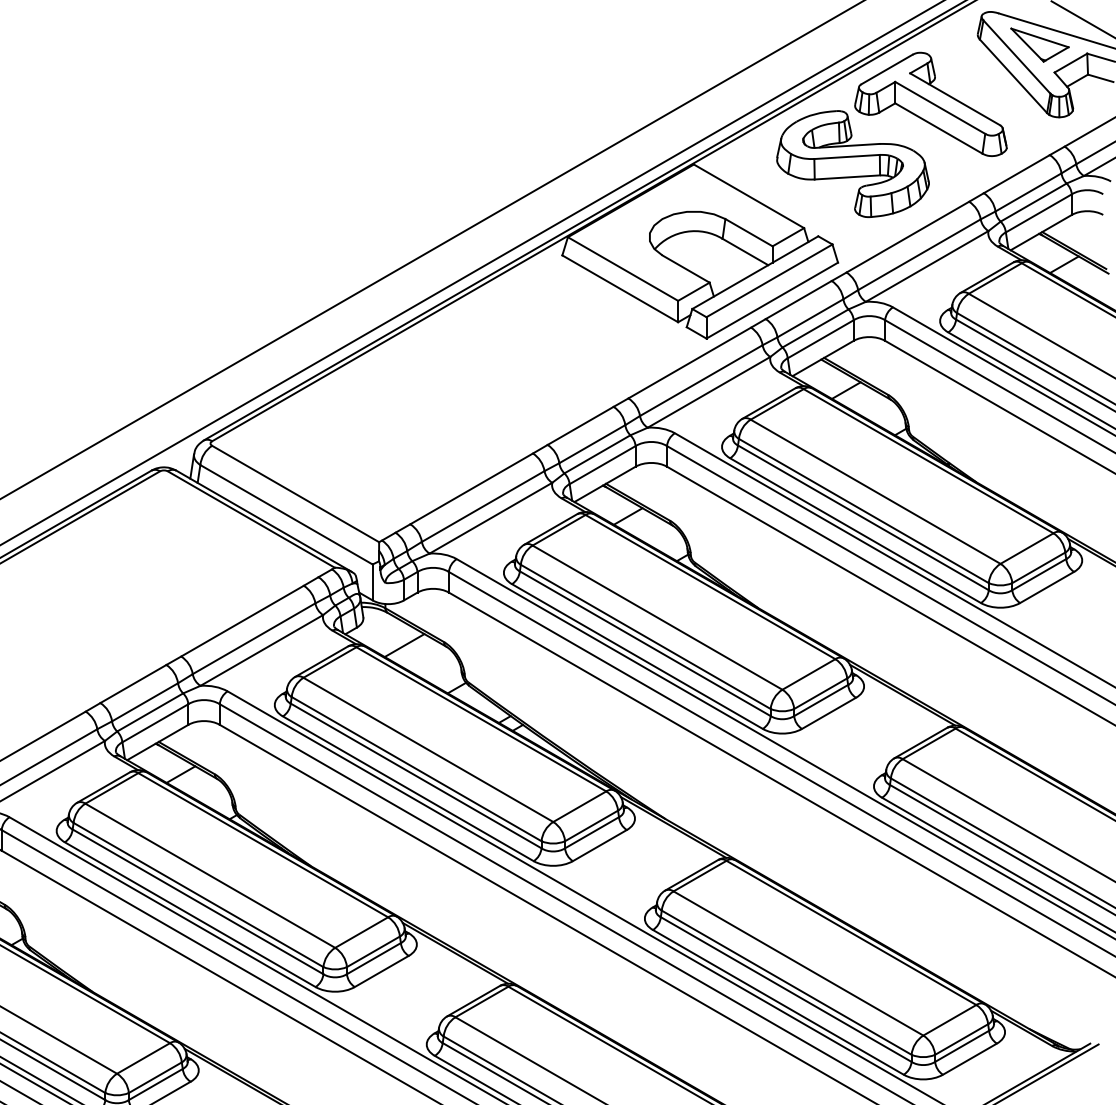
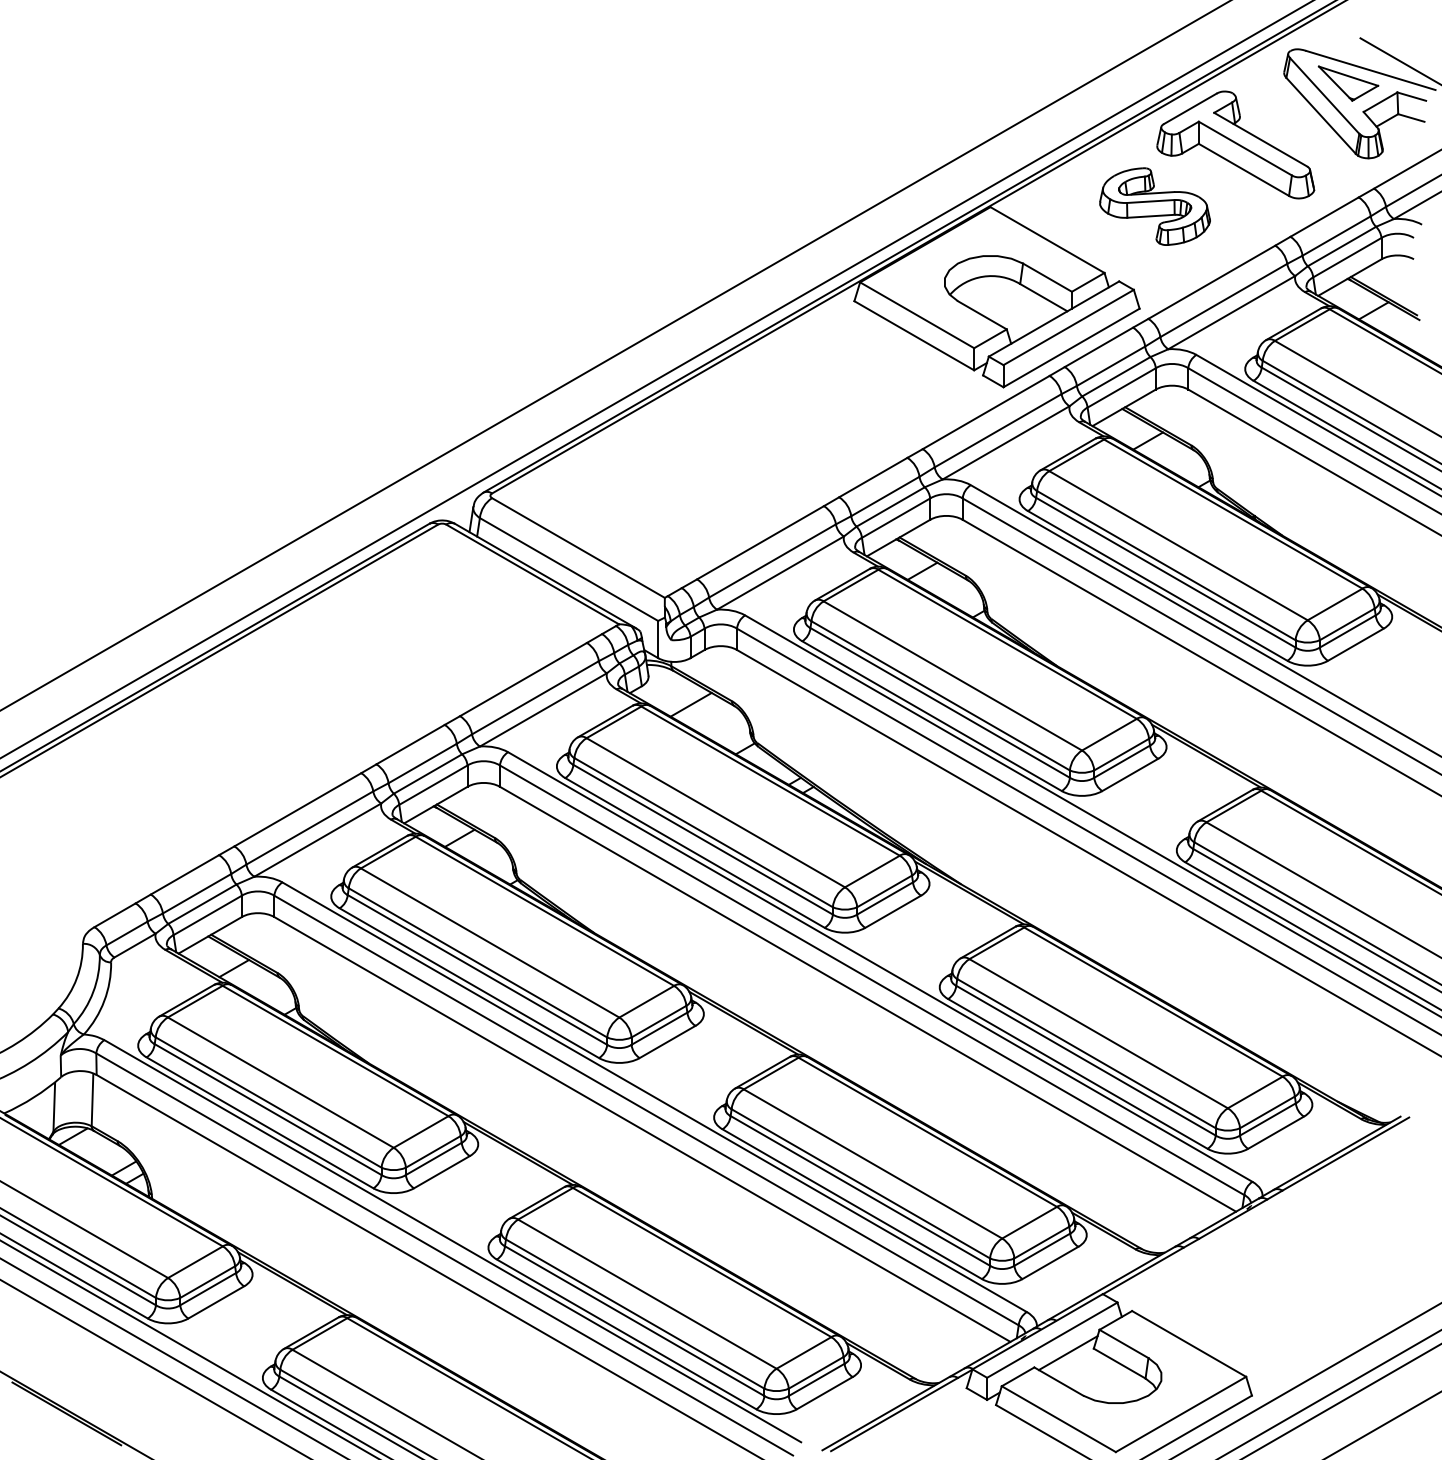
part: (852, 163) -> (1154, 206), size x0.7

